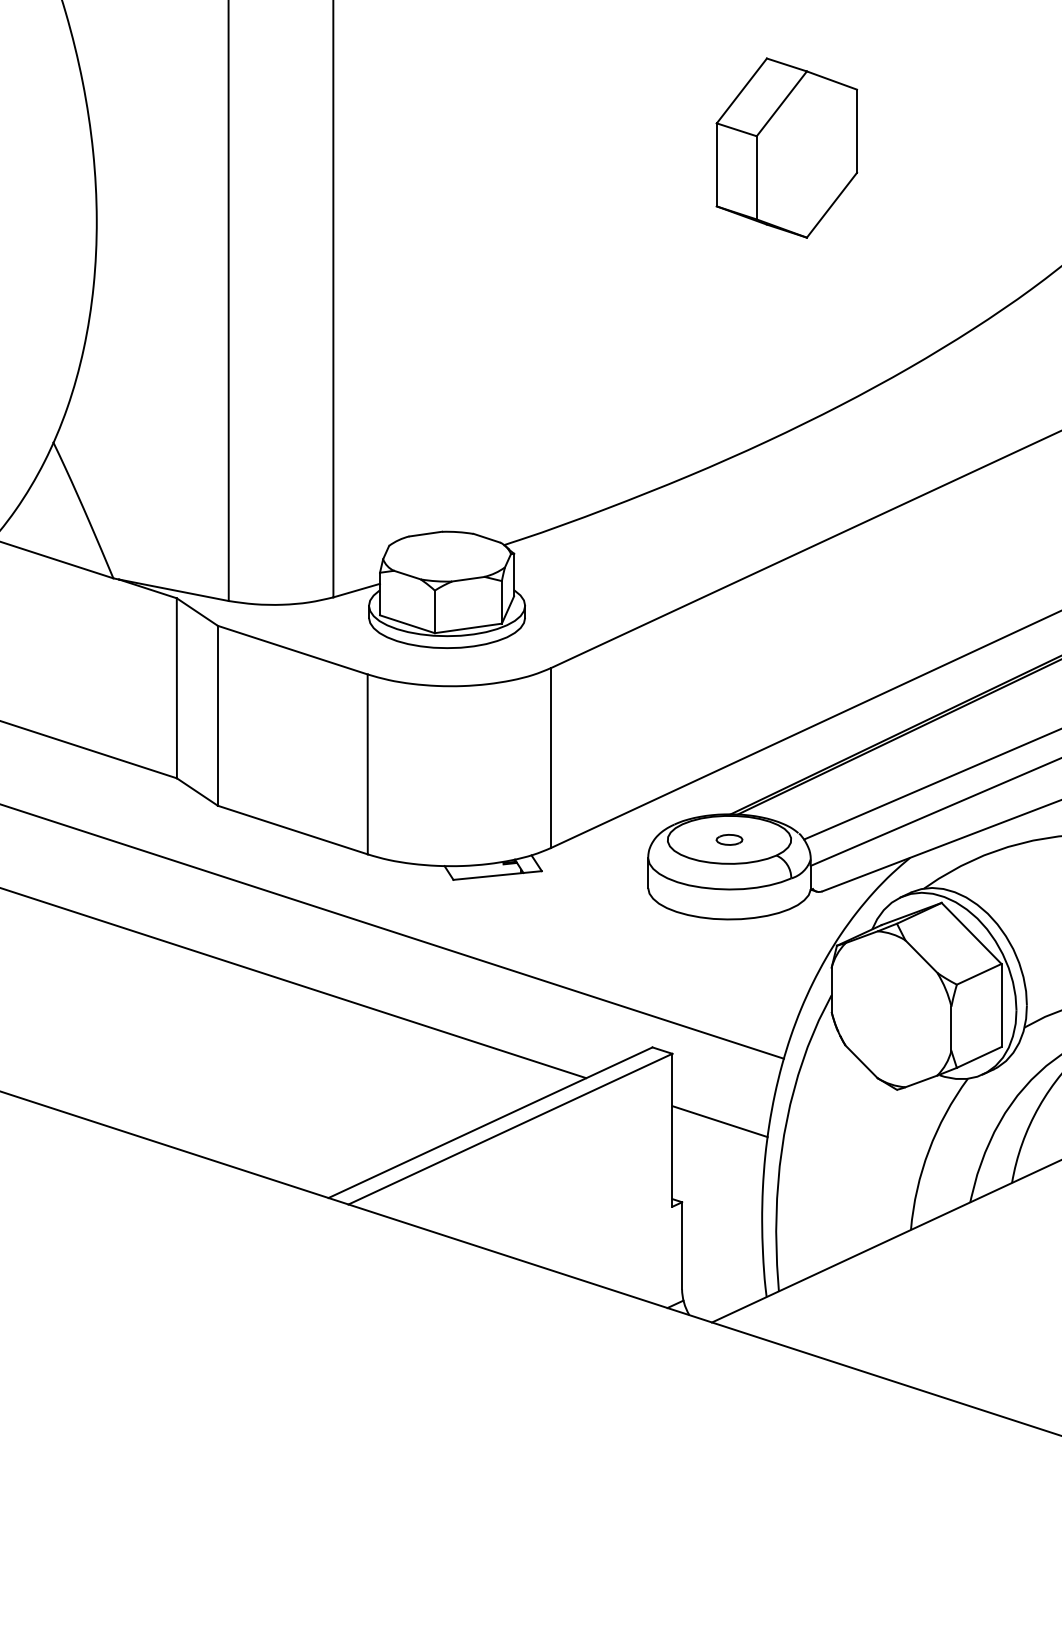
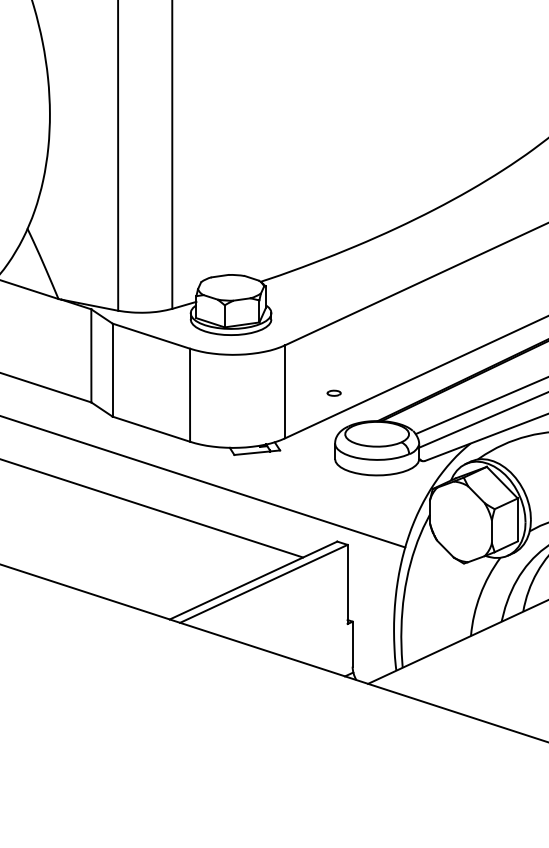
part: (786, 148) -> (406, 76), removed
part: (728, 838) -> (333, 392), moved
line: (718, 1120) -> (371, 579), removed

